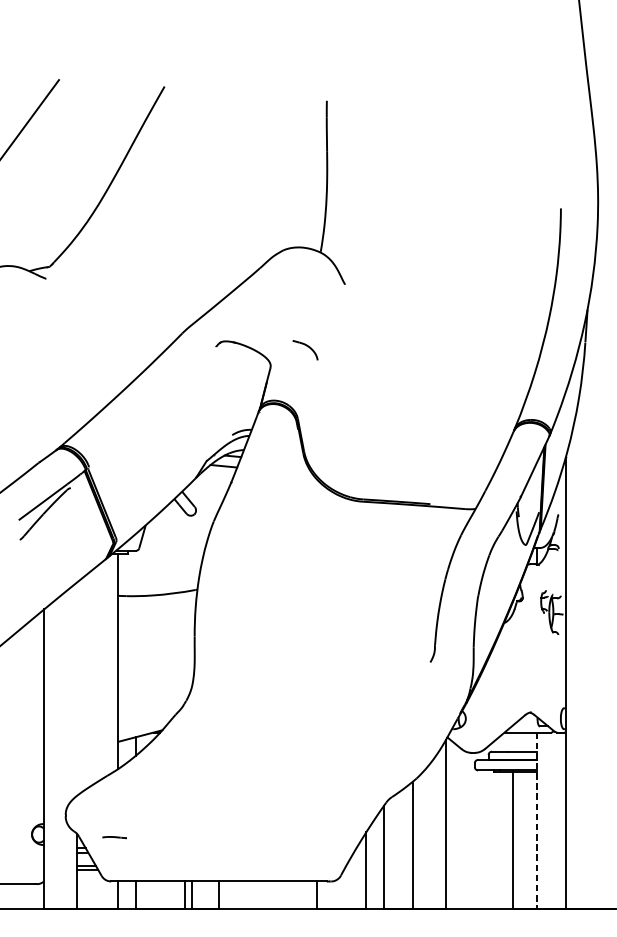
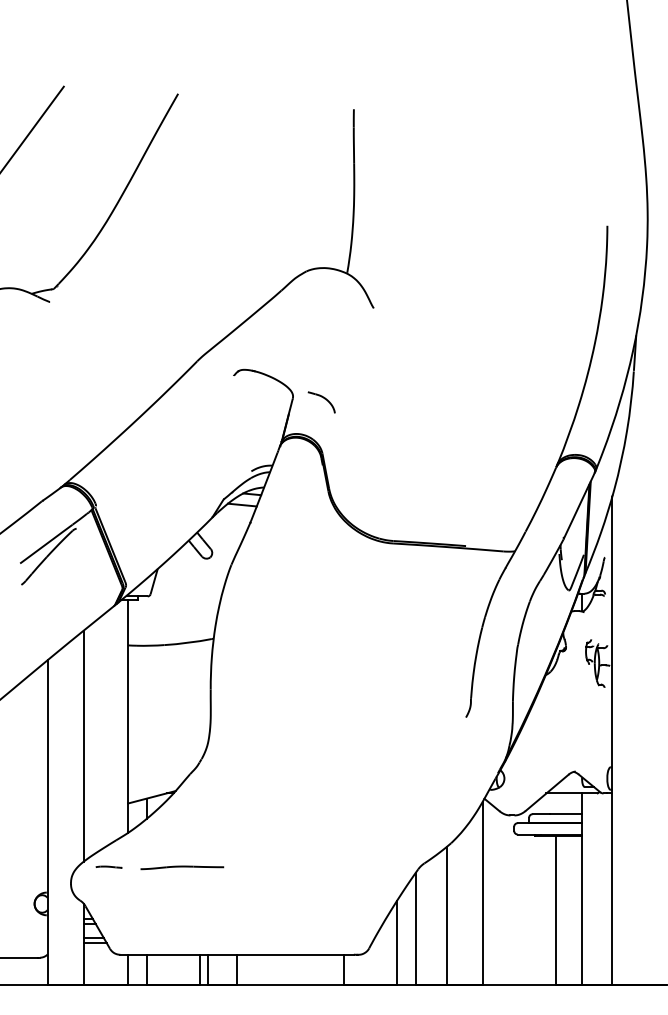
part: (305, 350) -> (321, 402), moved
line: (77, 688) -> (83, 745), added
part: (168, 800) -> (182, 867), added
line: (537, 821) -> (581, 889), dashed -> solid
line: (114, 836) -> (108, 866), moved

